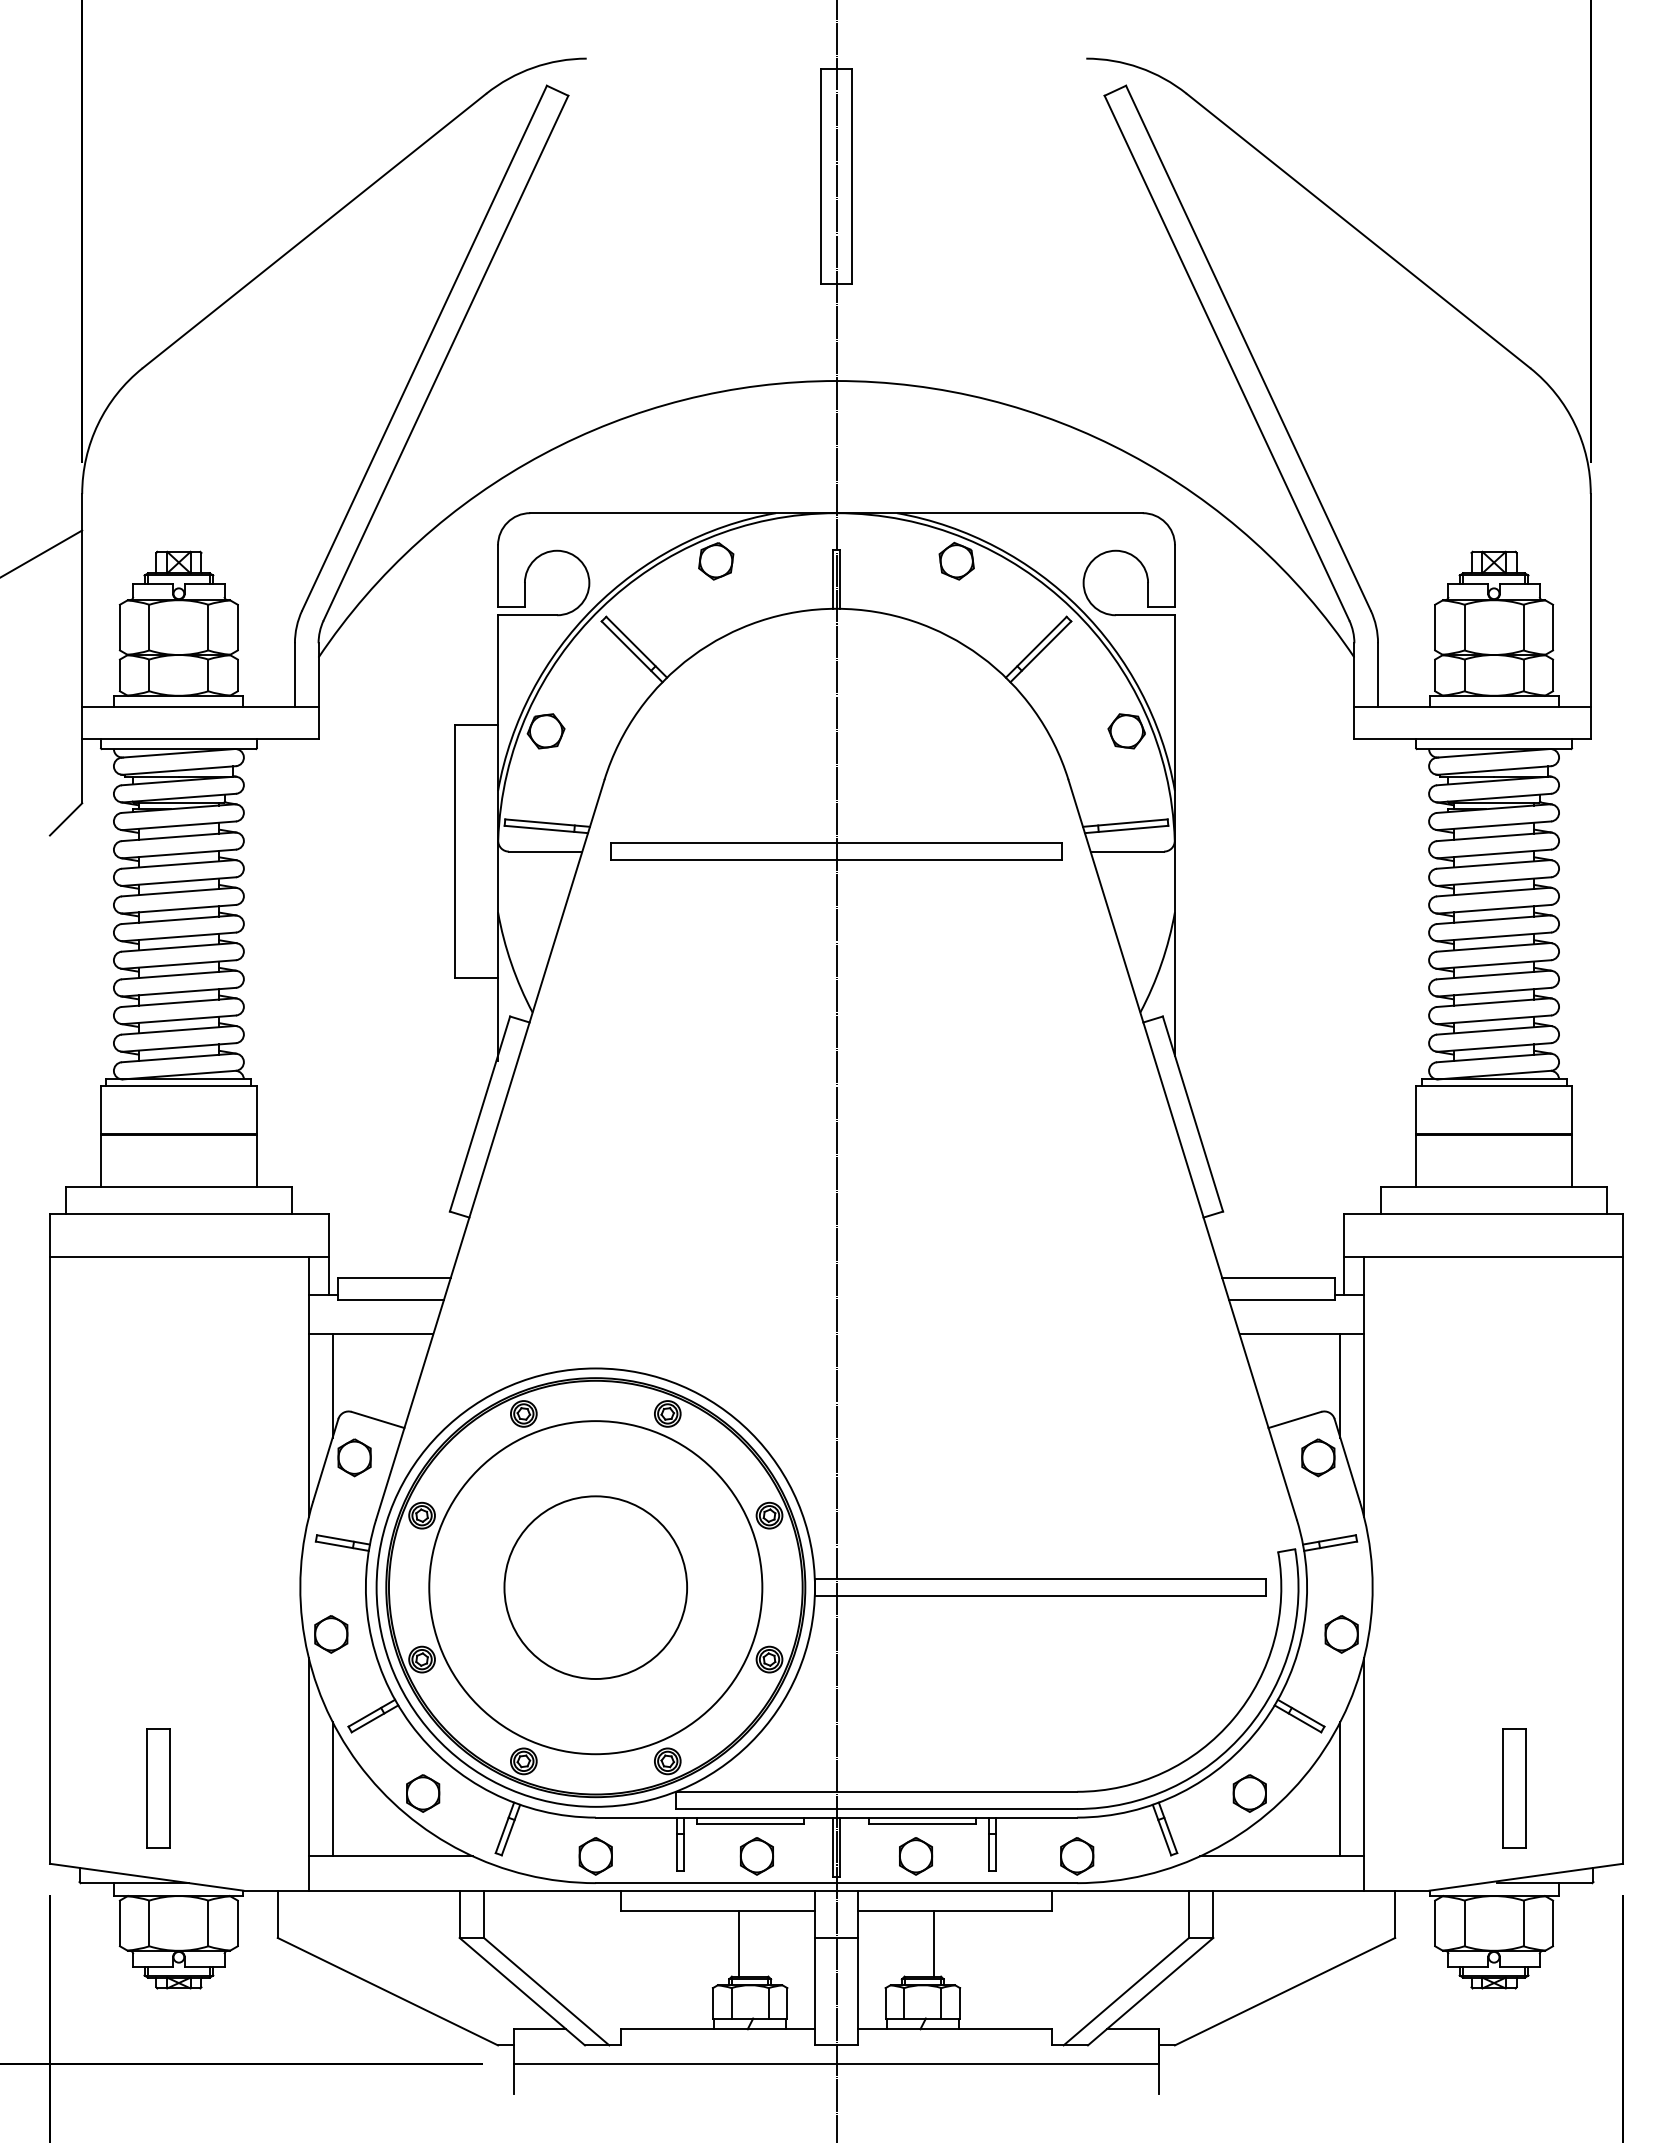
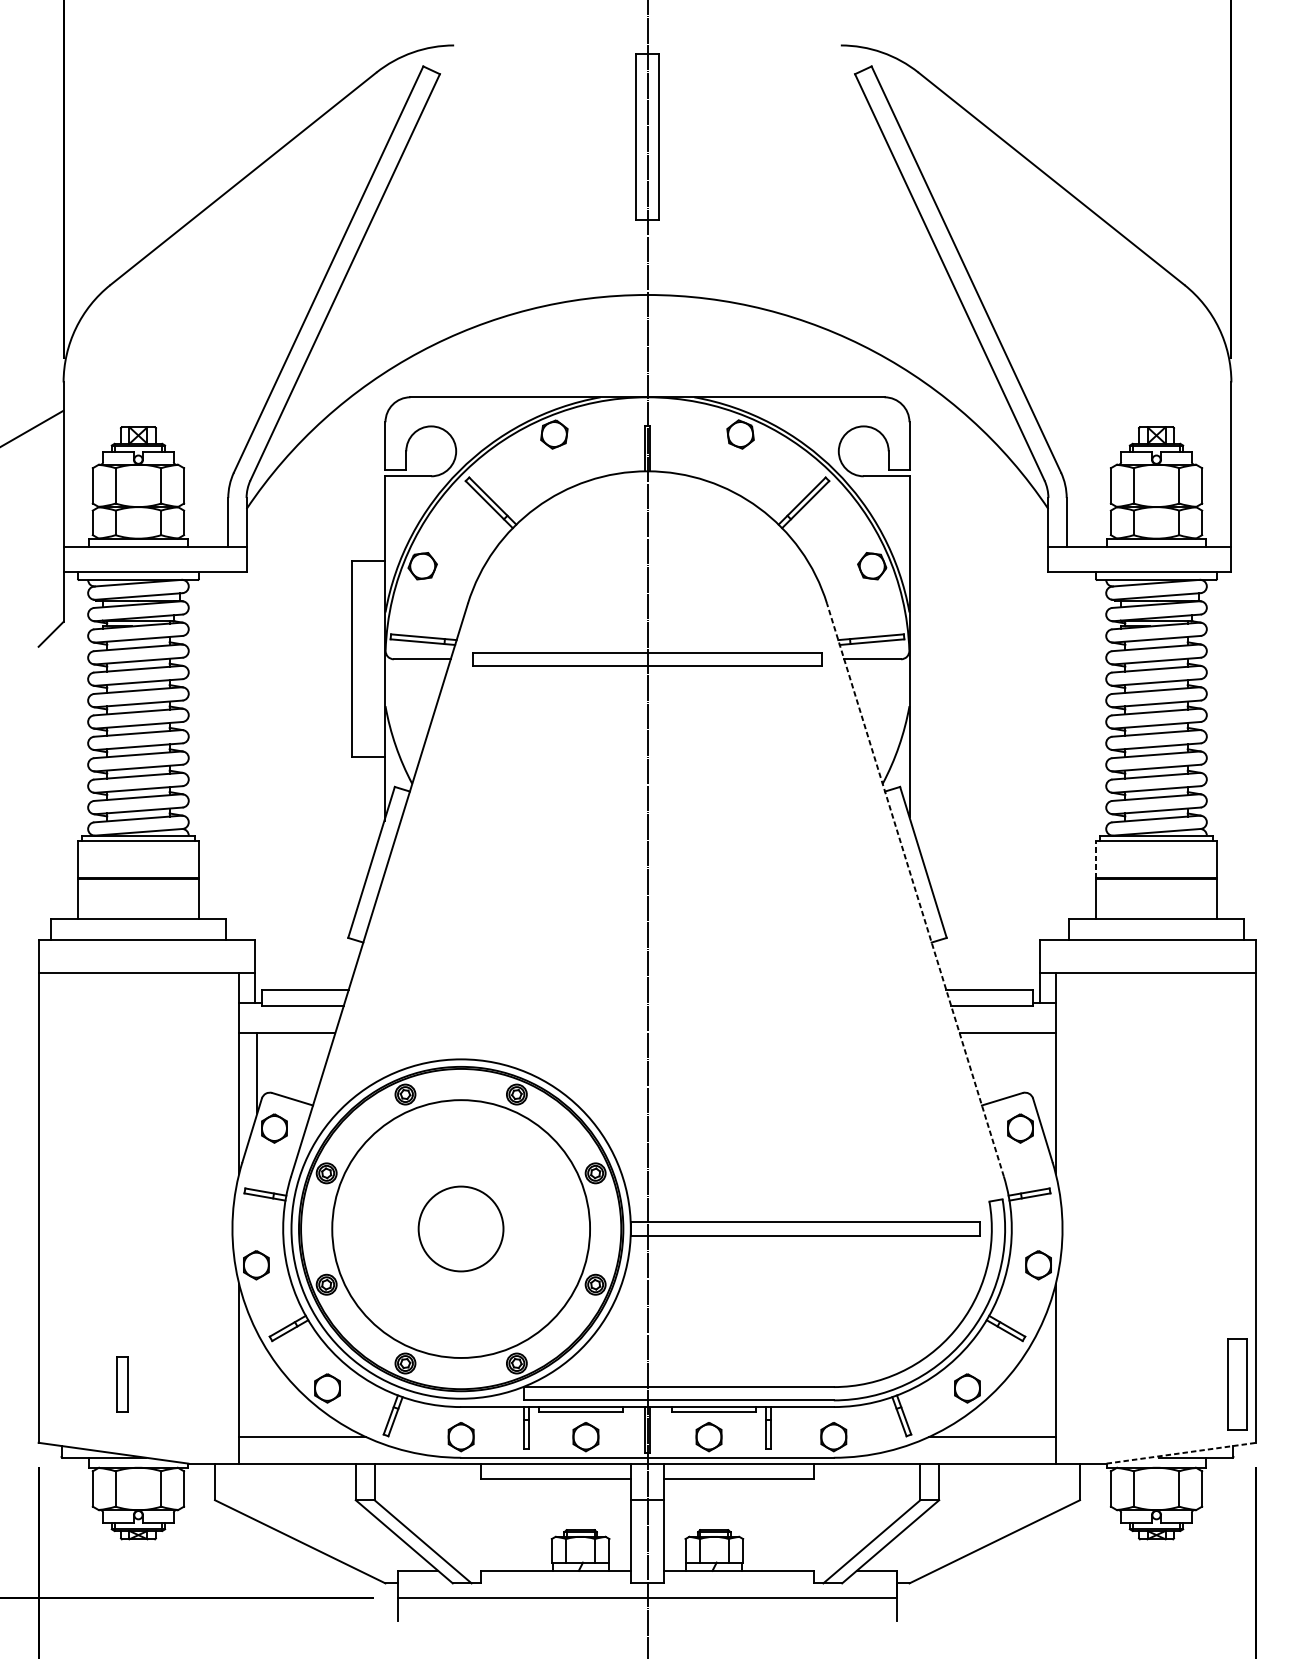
line: (1416, 1109) -> (1096, 858), solid -> dashed
line: (1182, 1149) -> (915, 889), solid -> dashed
line: (1340, 1386) -> (1037, 1073), removed
circle: (595, 1587) -> (460, 1228), size x0.6
part: (158, 1788) -> (122, 1384), size x0.6
line: (332, 1788) -> (257, 1384), removed
line: (1340, 1788) -> (1037, 1384), removed
part: (1514, 1788) -> (1237, 1384), moved
line: (1526, 1877) -> (1181, 1453), solid -> dashed
line: (739, 1943) -> (572, 1504), removed
line: (933, 1943) -> (722, 1504), removed

